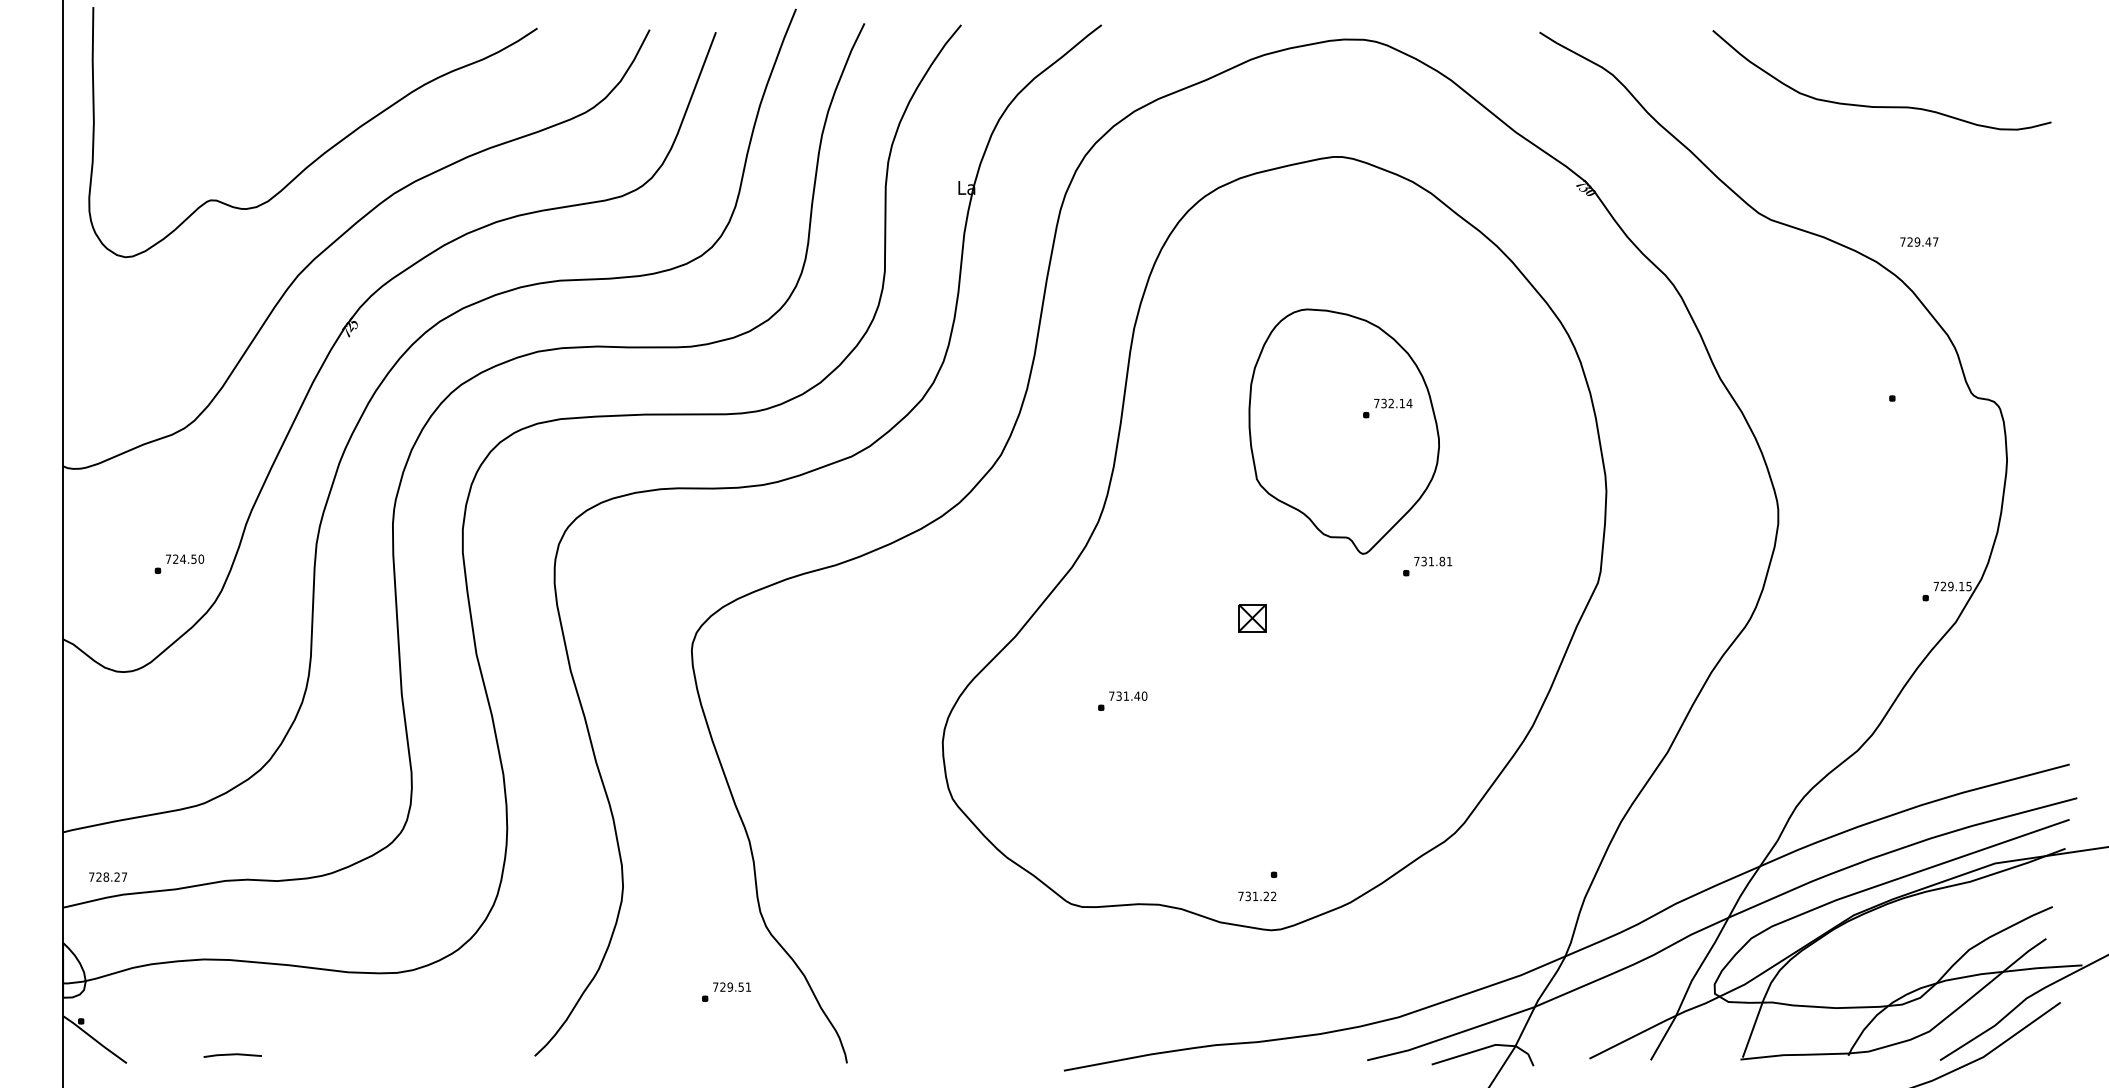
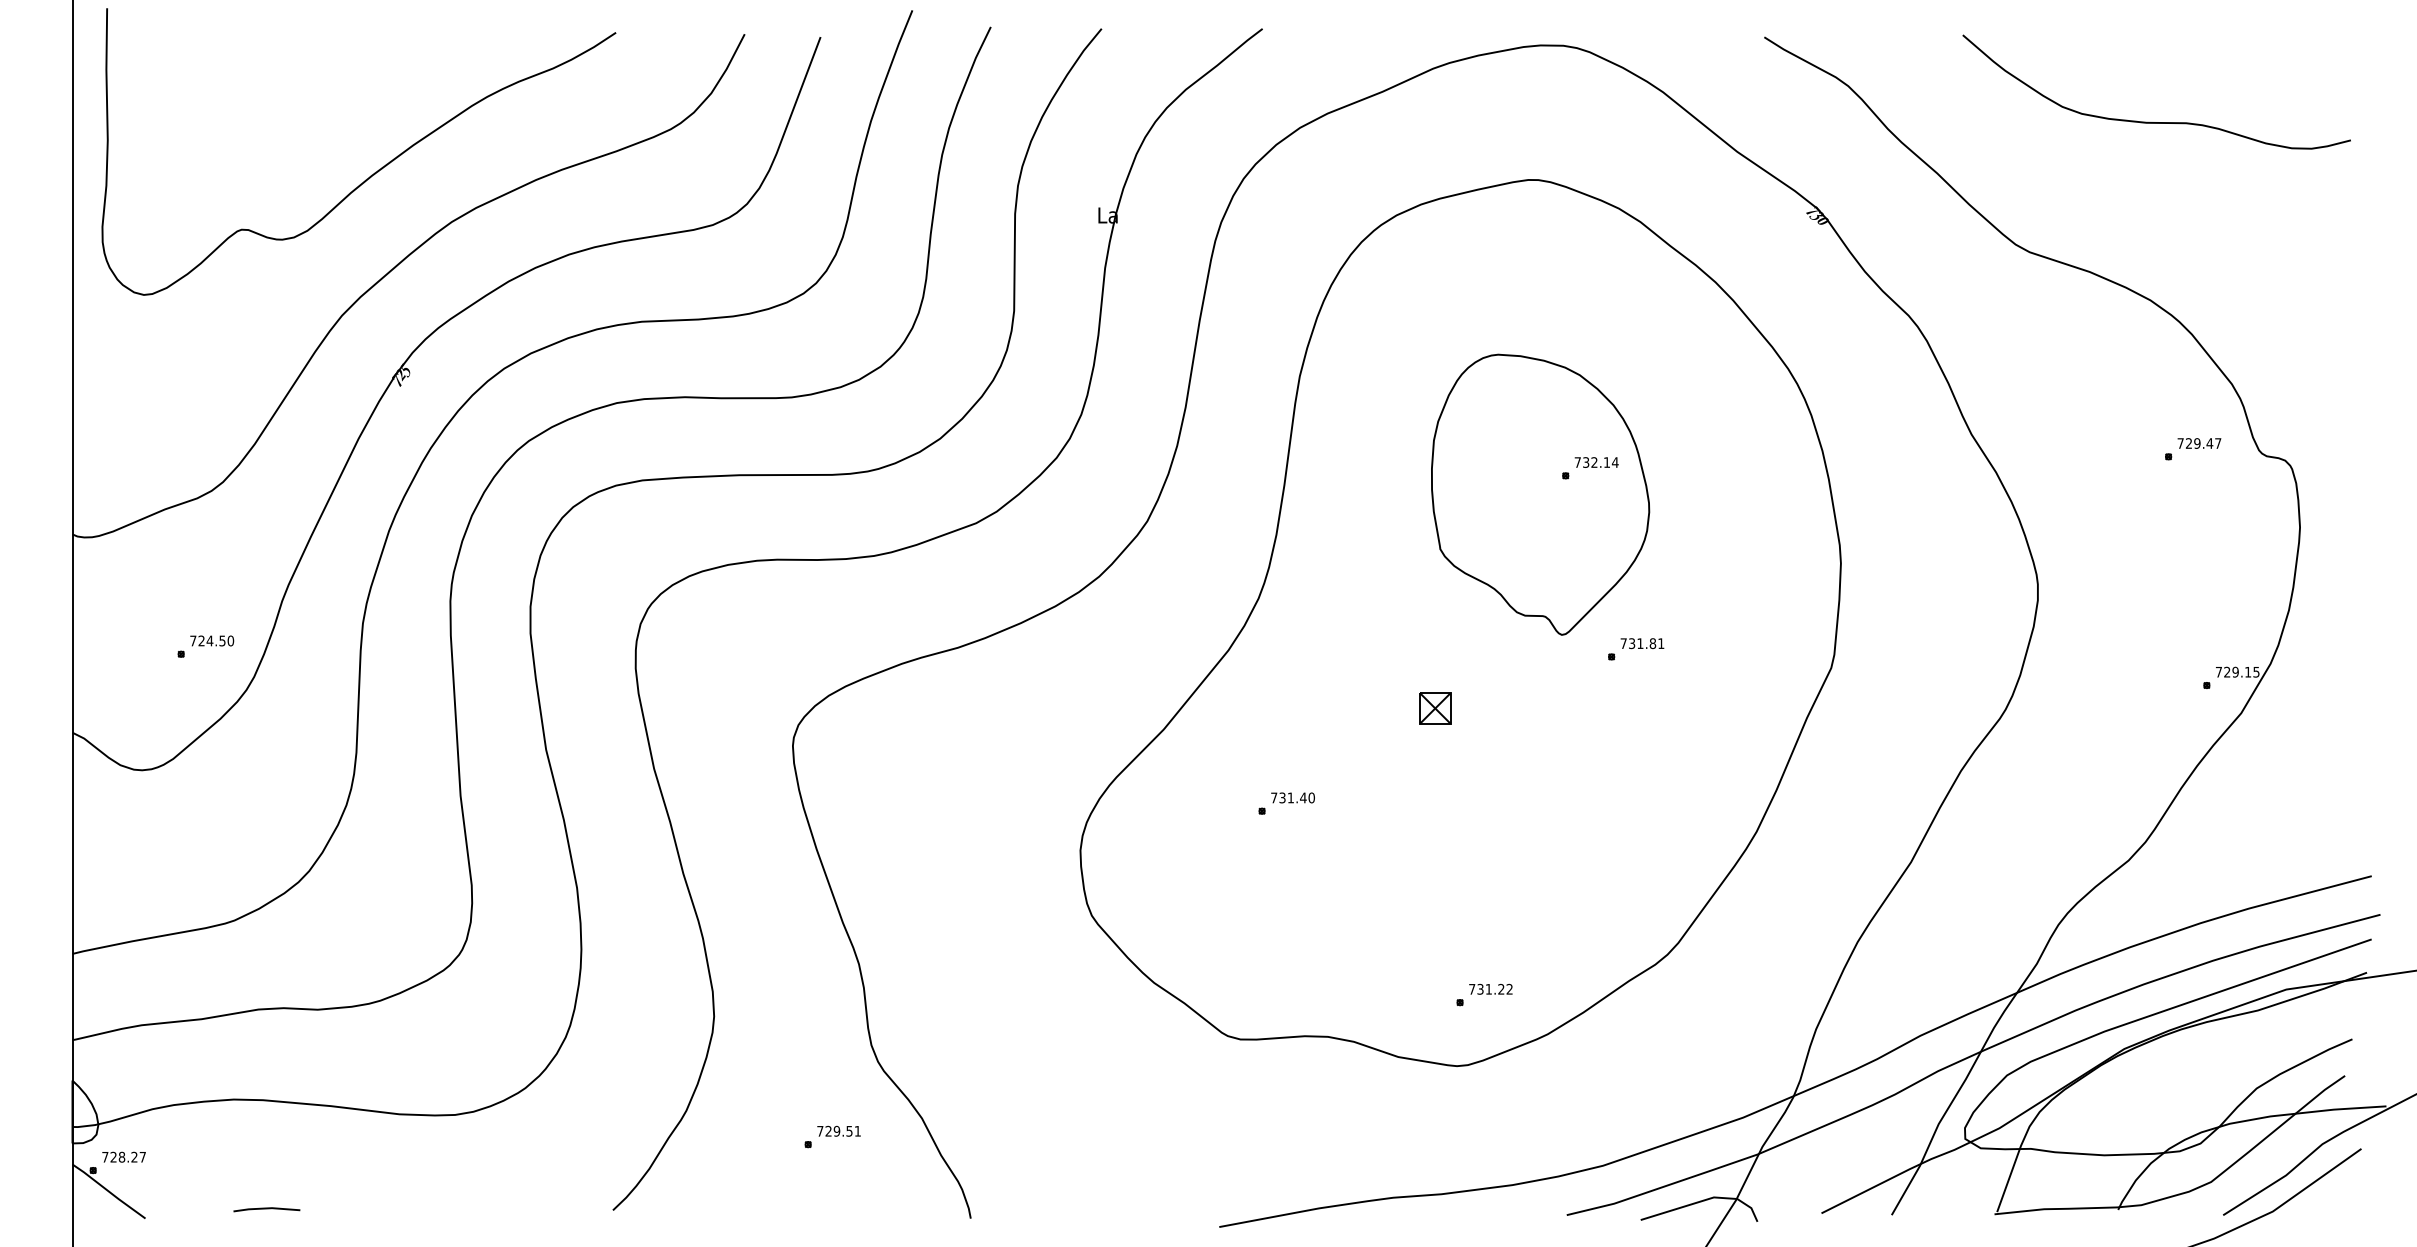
text: (1919, 242) -> (2199, 443), moved
text: (107, 876) -> (123, 1156), moved
text: (1256, 896) -> (1490, 989), moved

